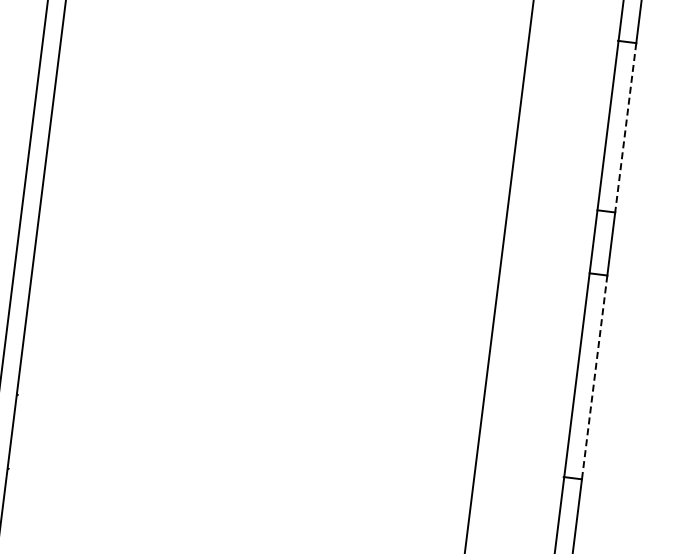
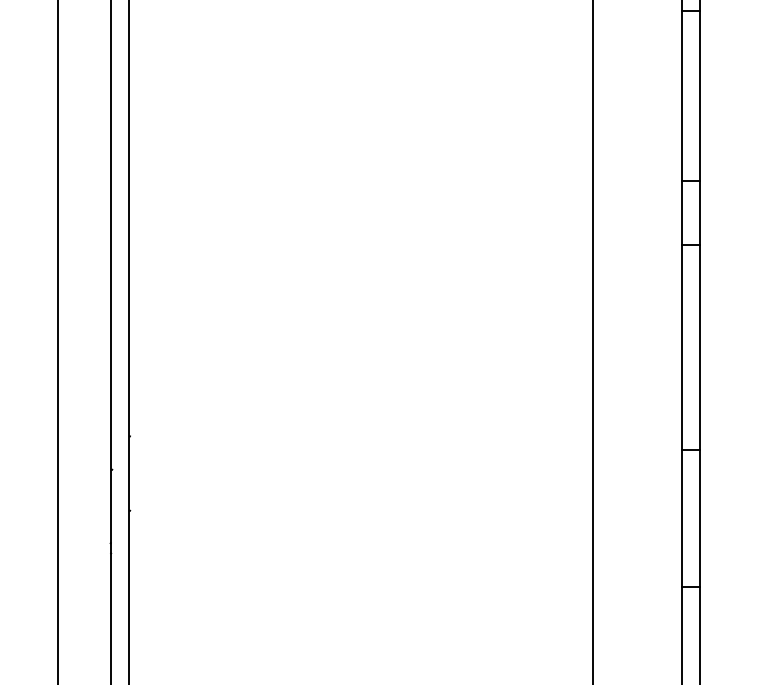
line: (625, 128) -> (700, 96), dashed -> solid
line: (594, 377) -> (700, 347), dashed -> solid

